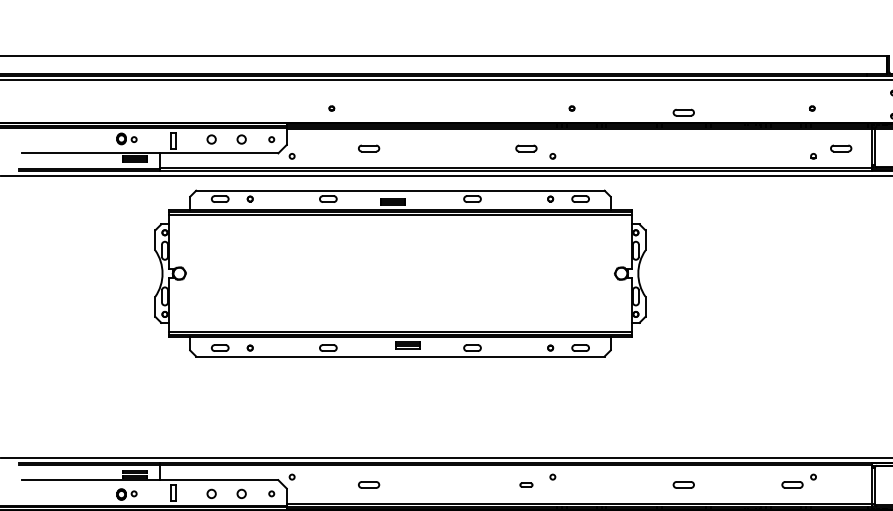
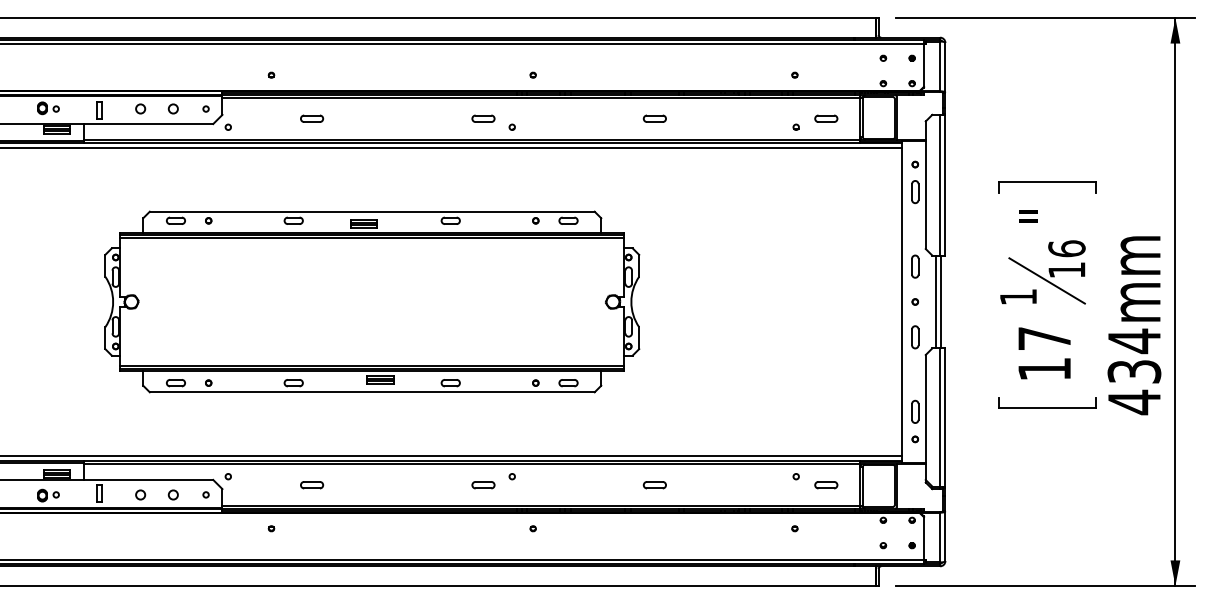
part: (683, 112) -> (654, 118), moved
part: (400, 273) -> (372, 301), moved
part: (526, 485) -> (483, 485), size x1.67
part: (792, 485) -> (826, 485), moved

